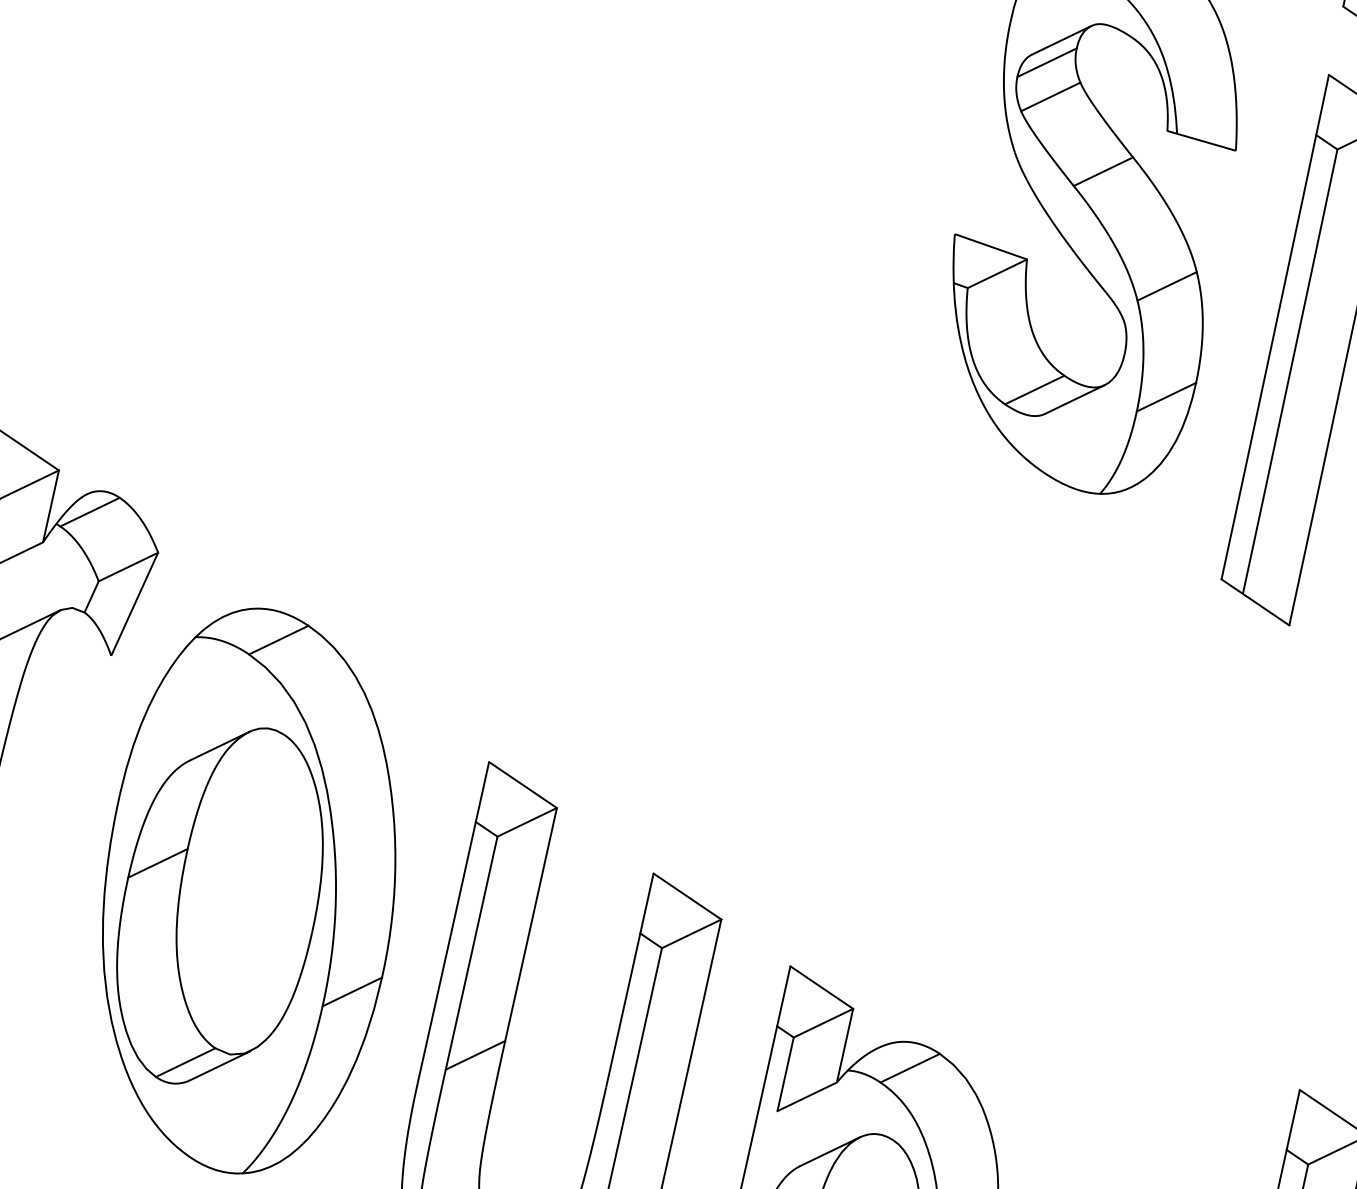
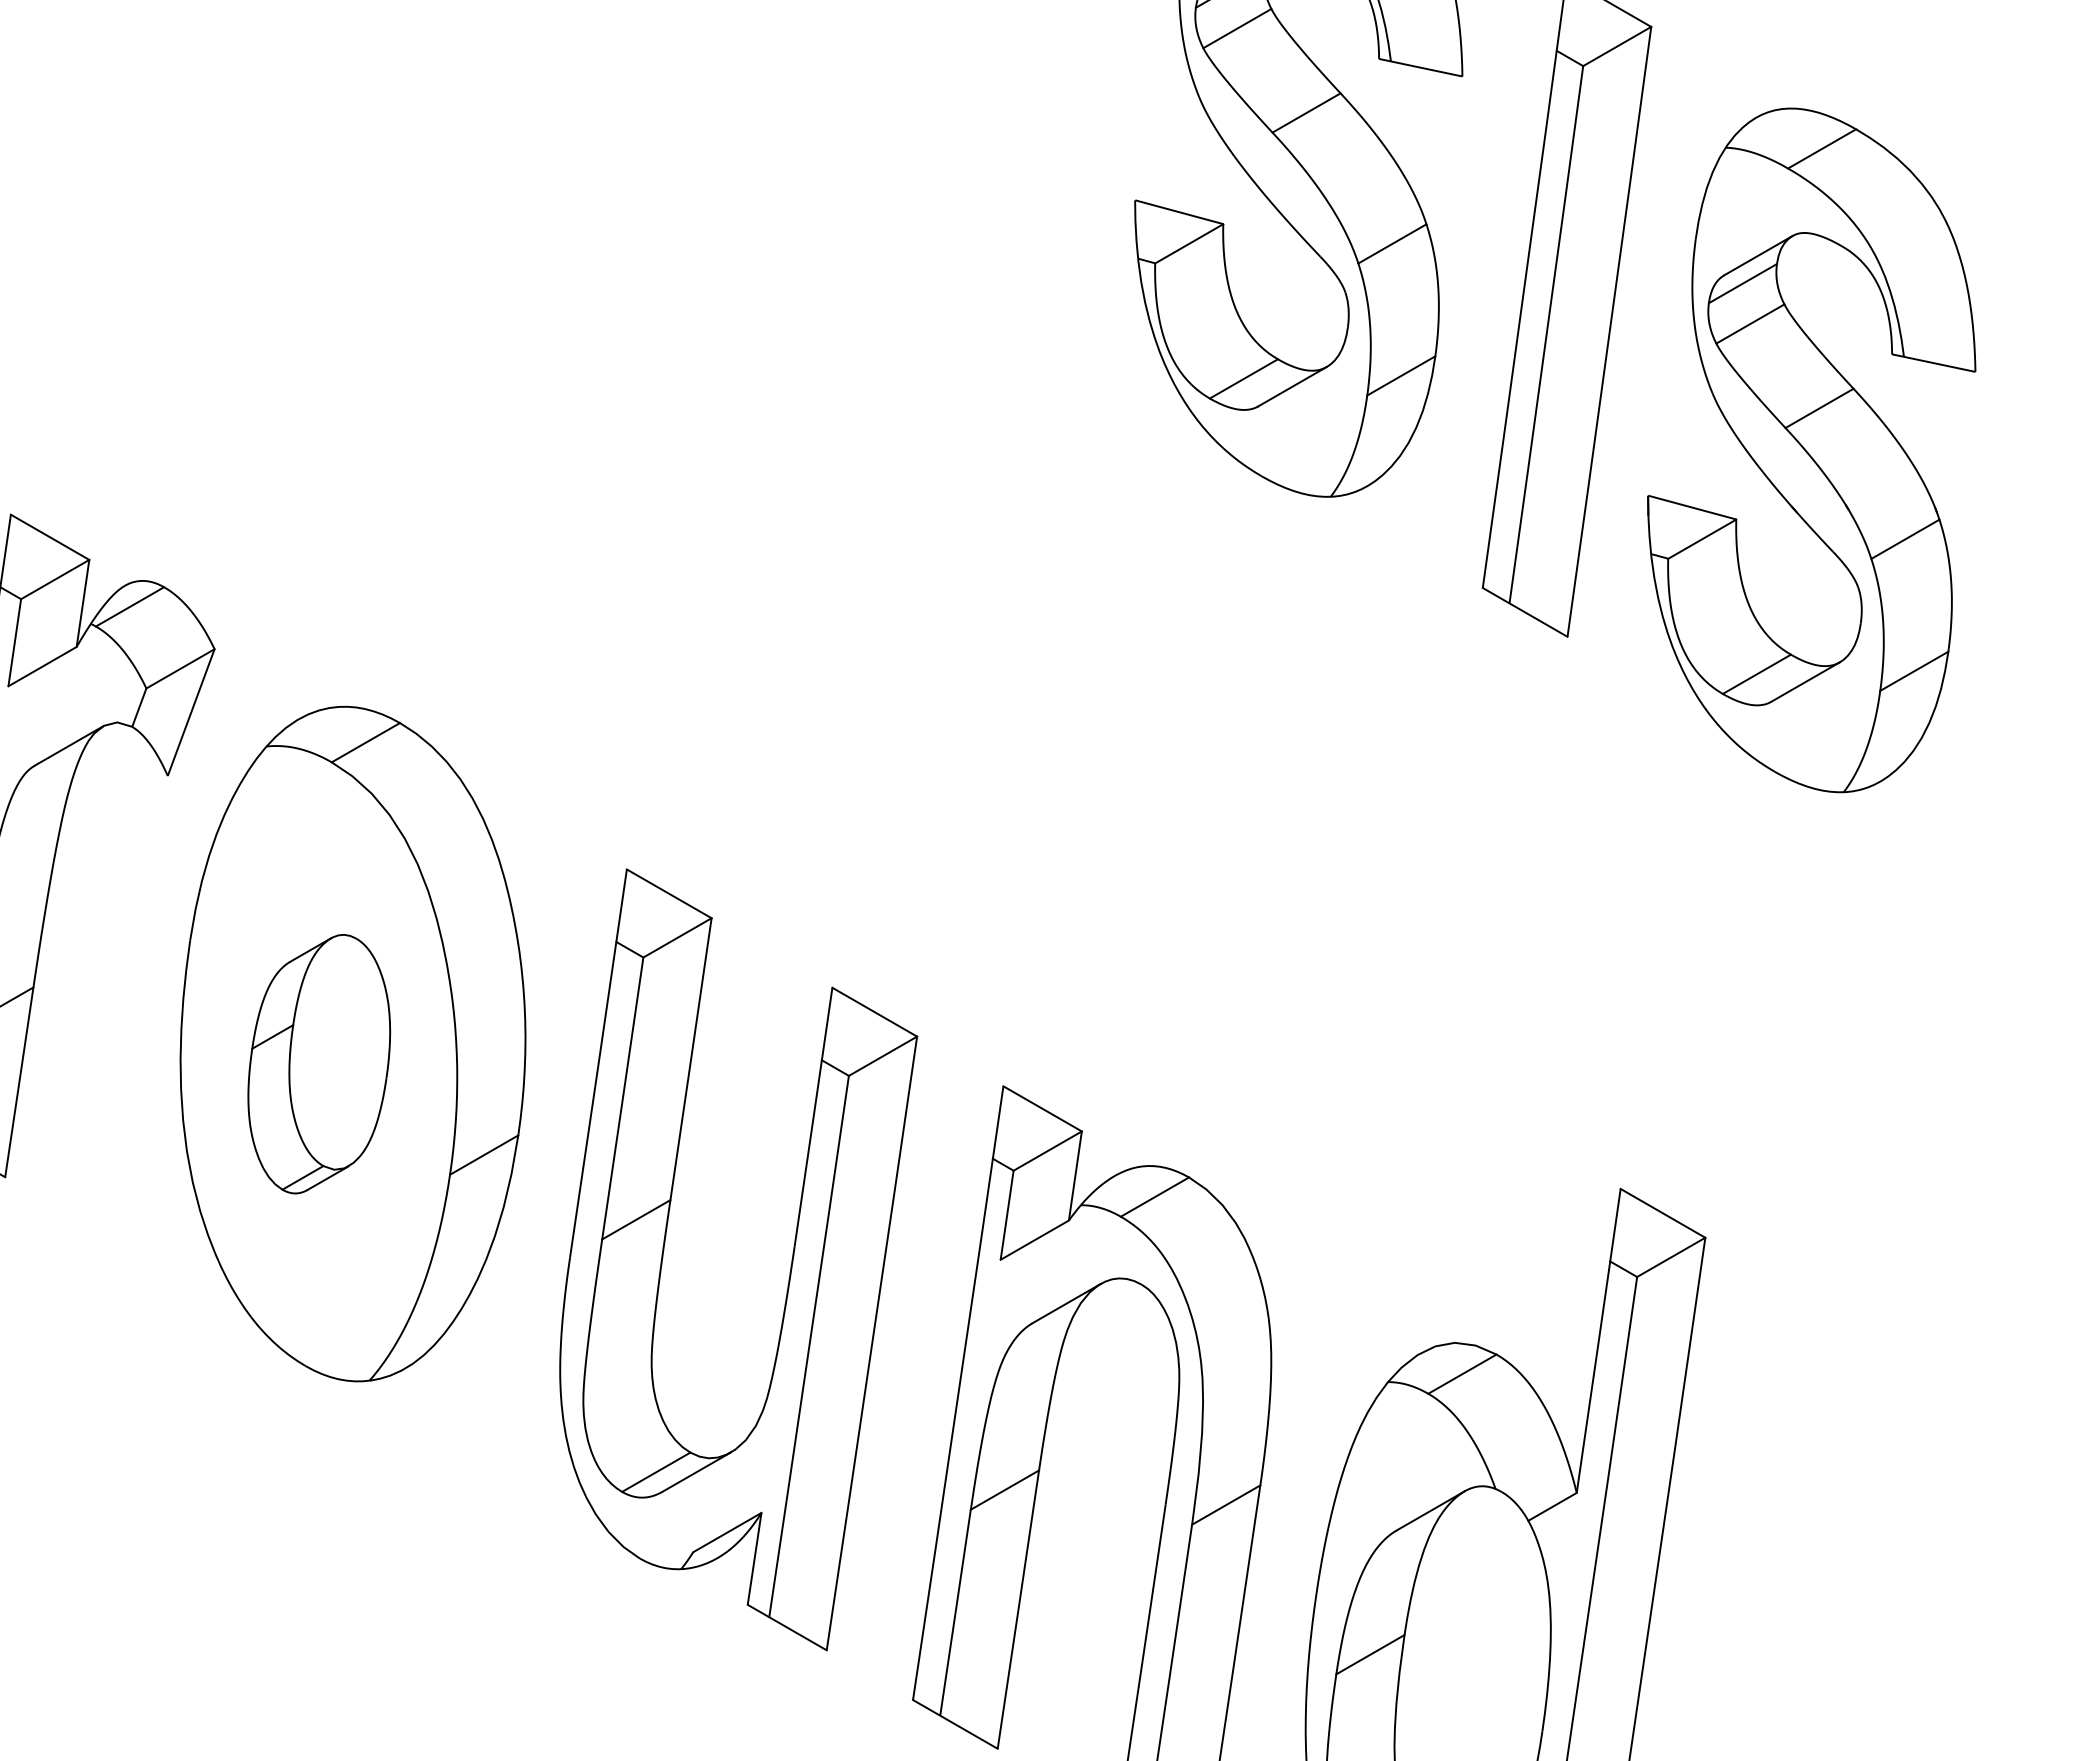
part: (220, 905) -> (319, 1063), size x0.6

